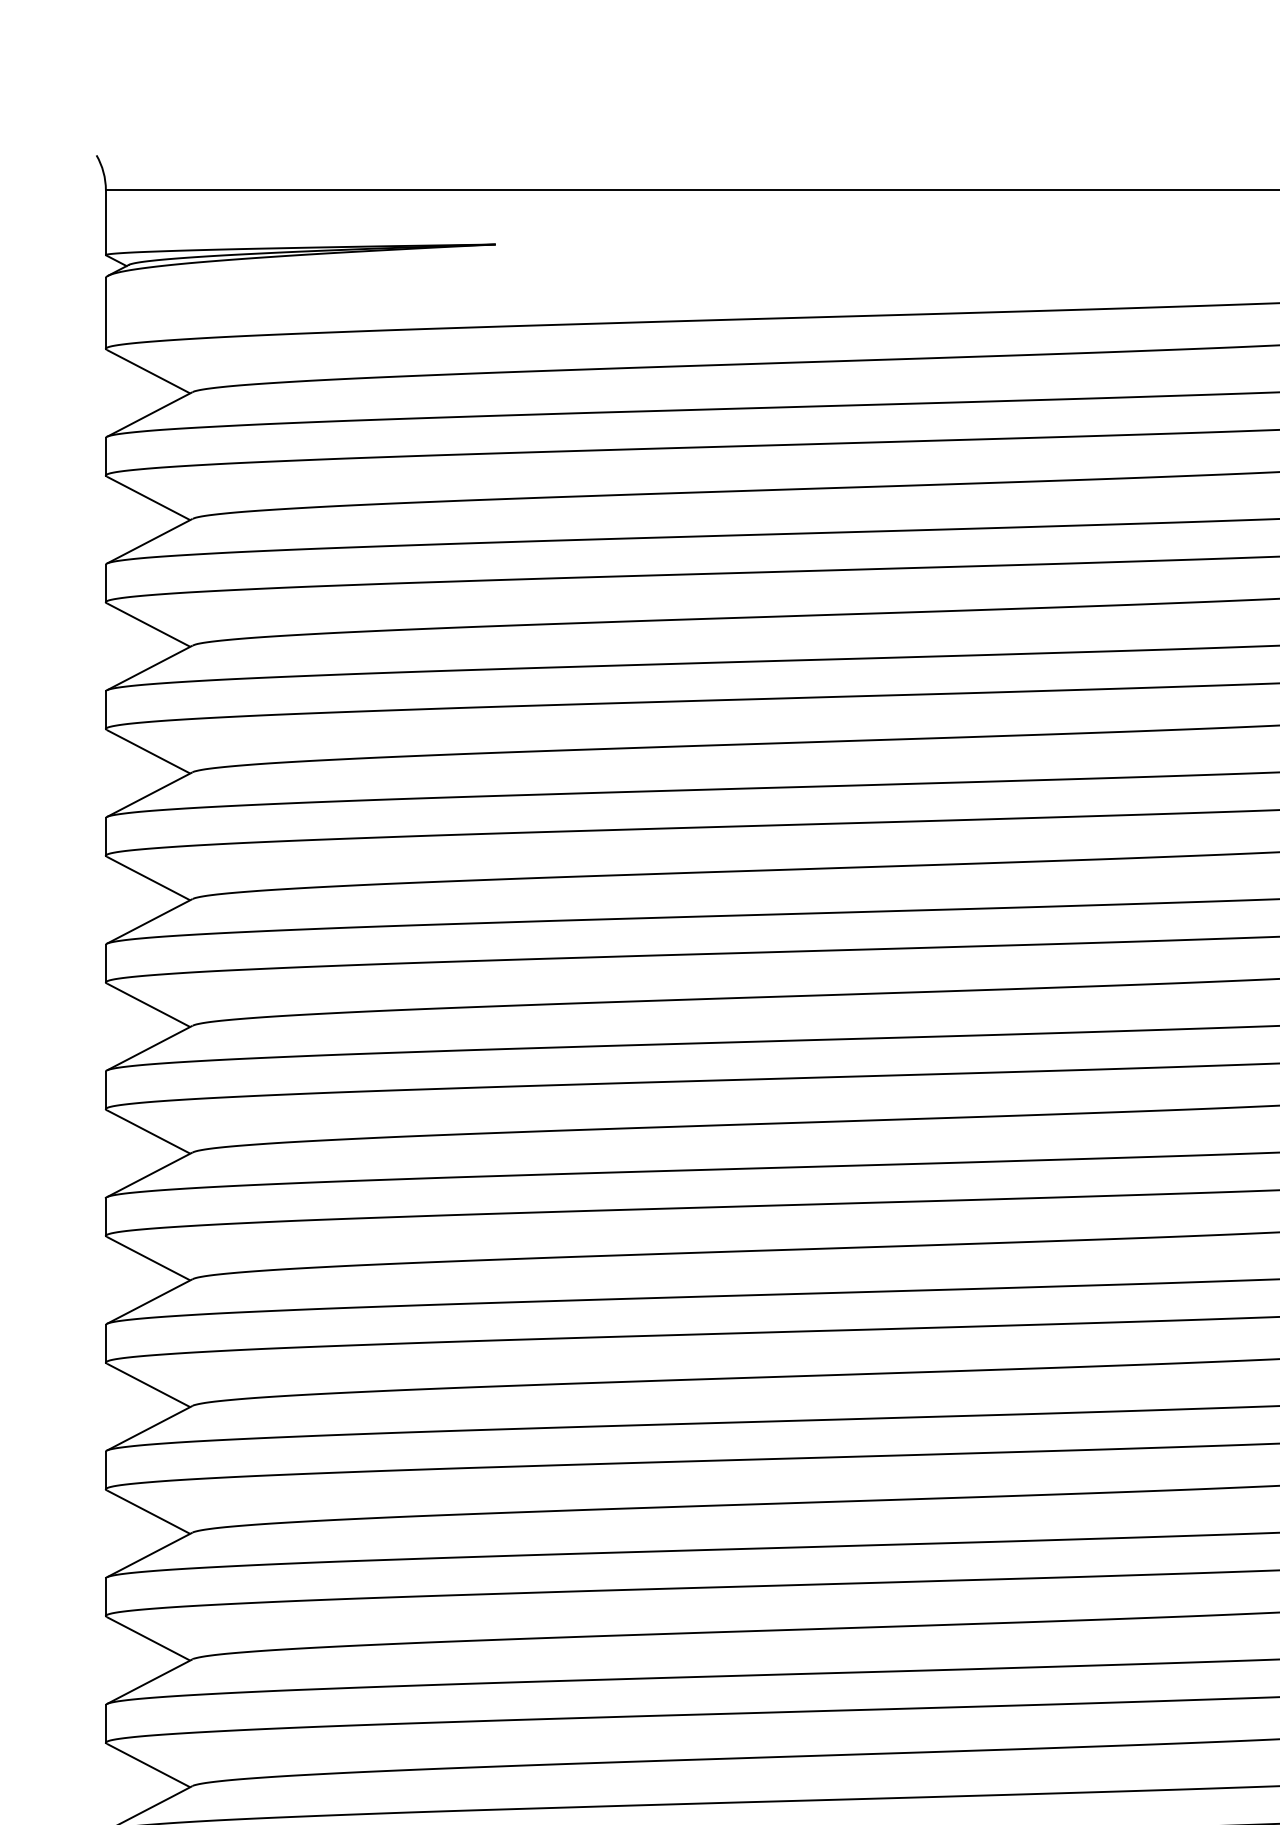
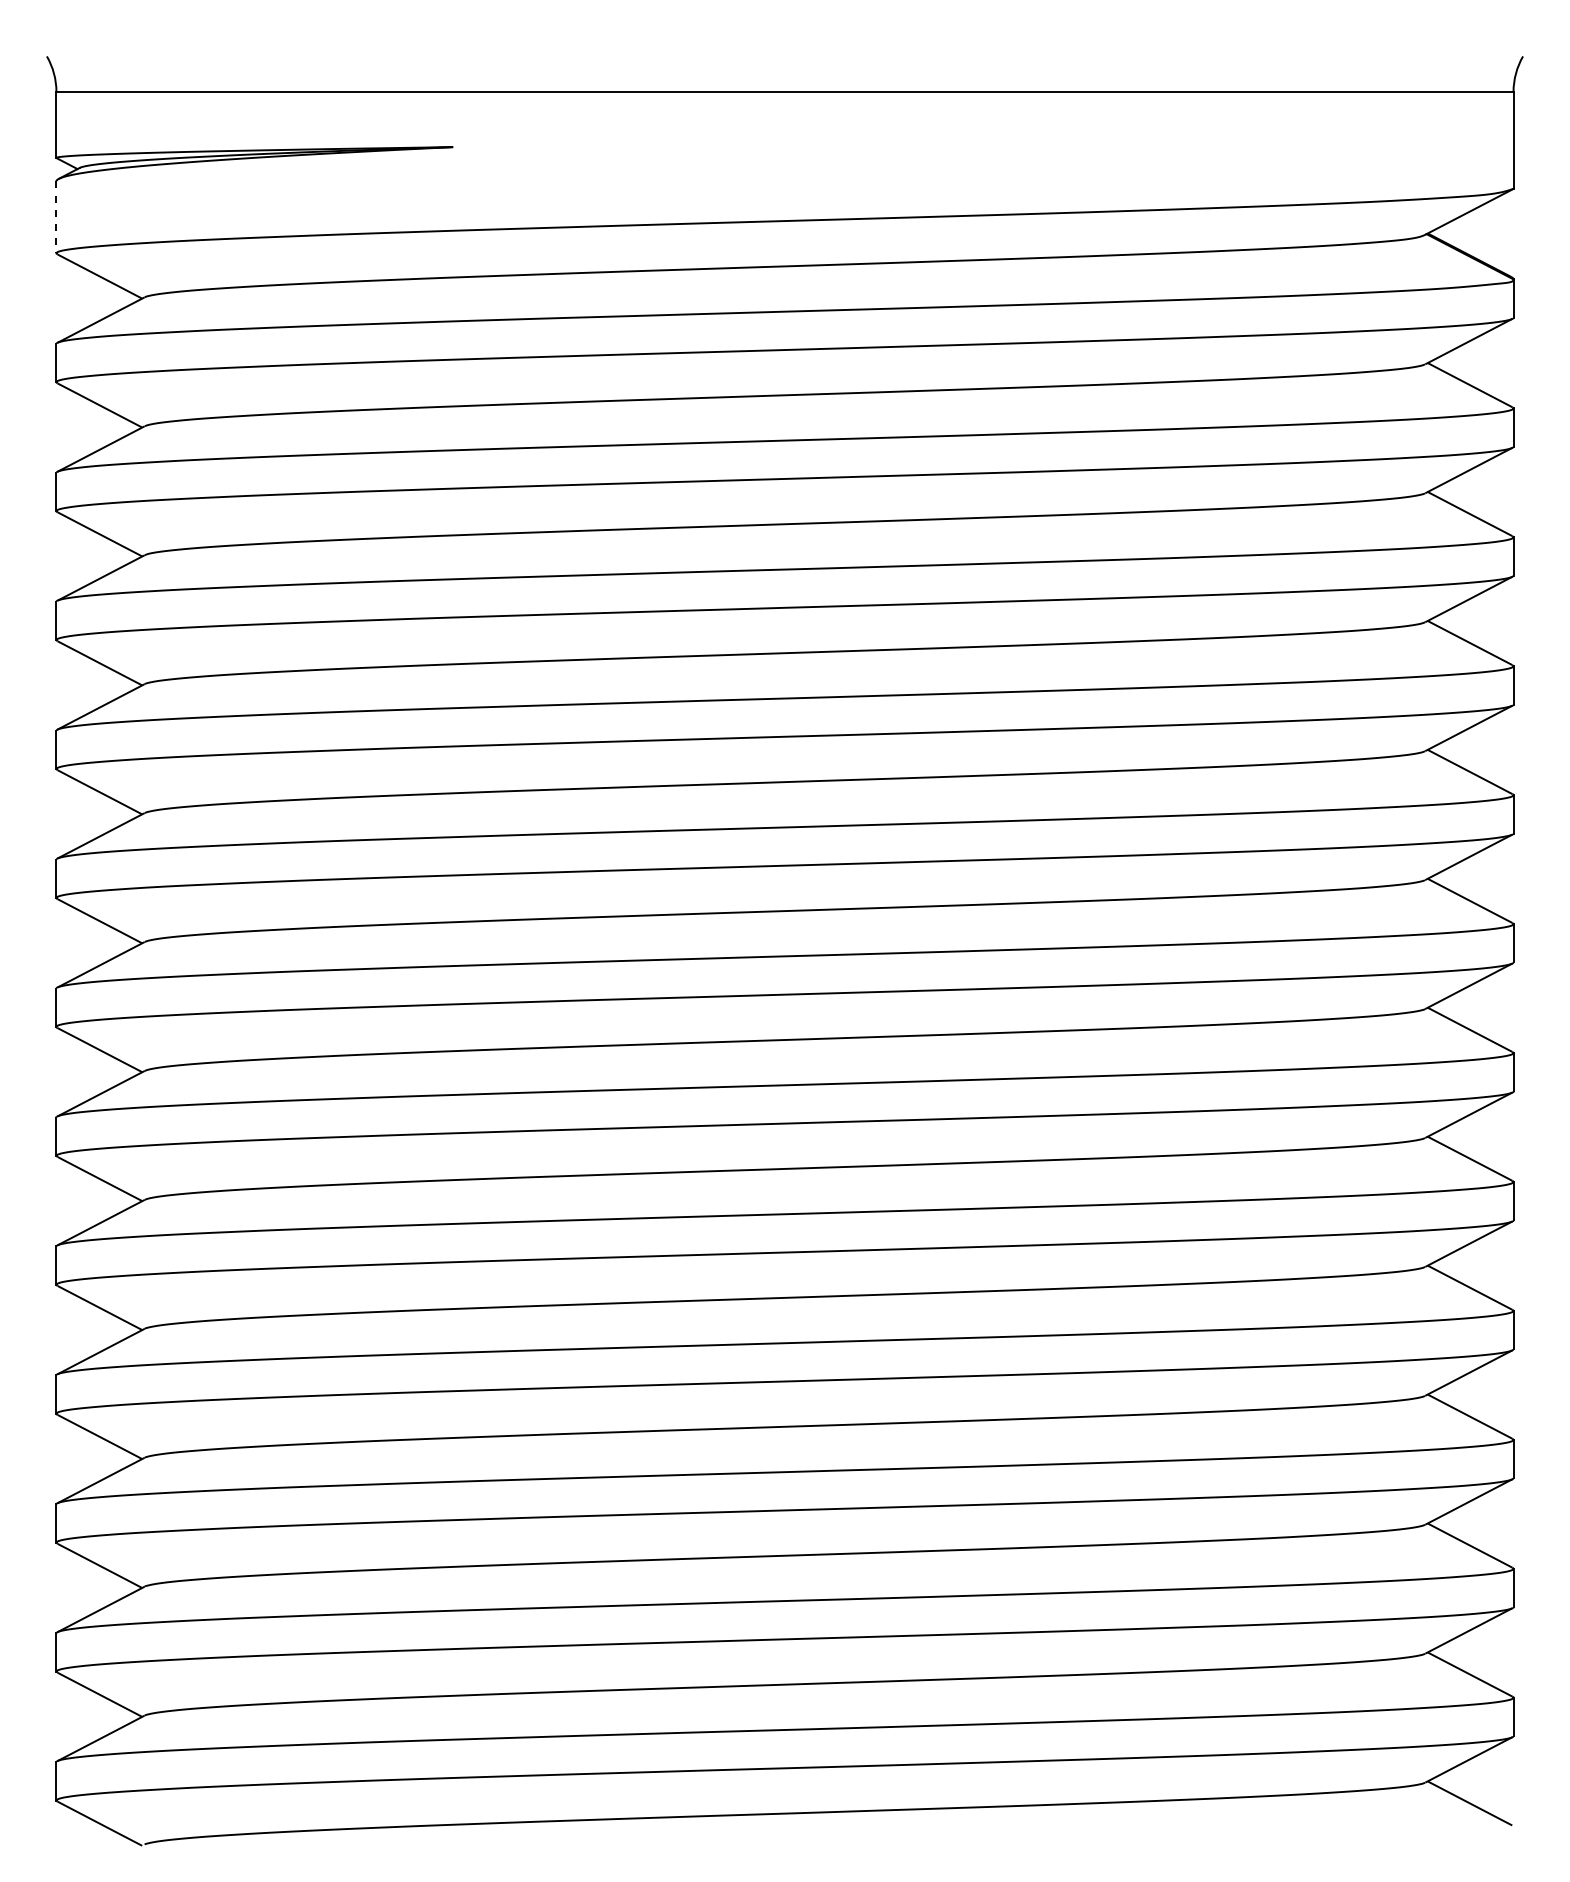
line: (105, 313) -> (56, 217), solid -> dashed

